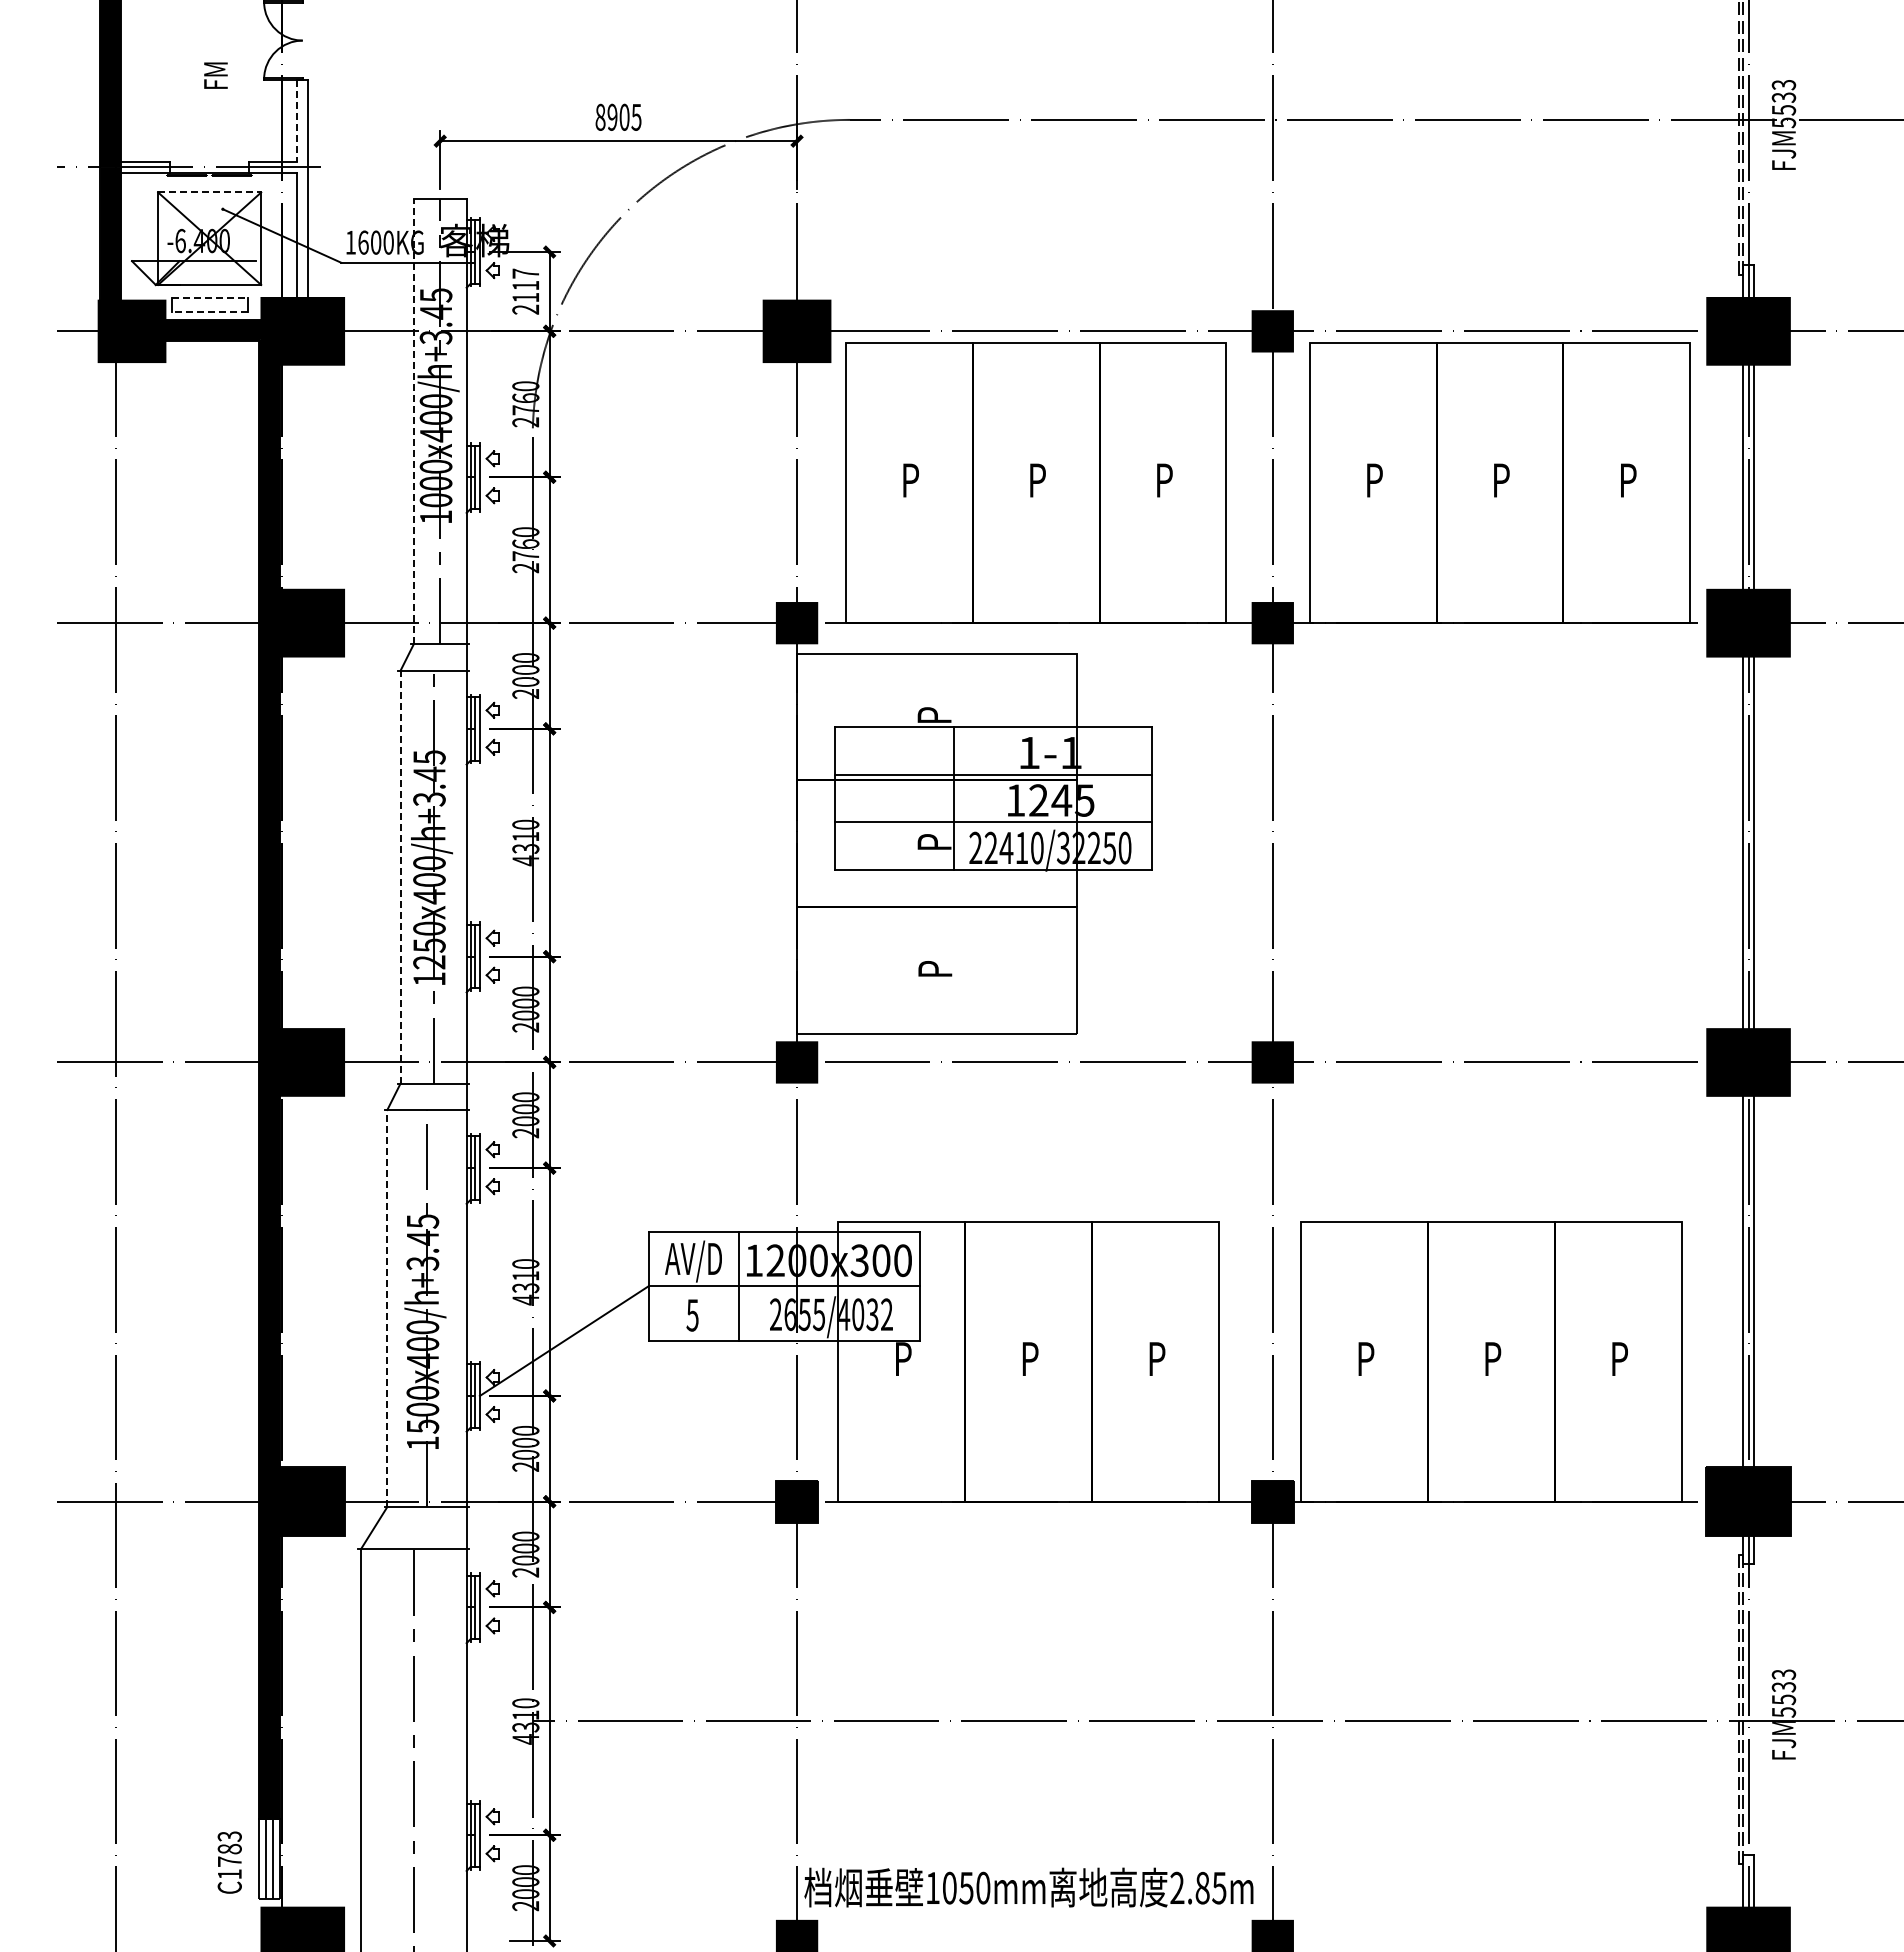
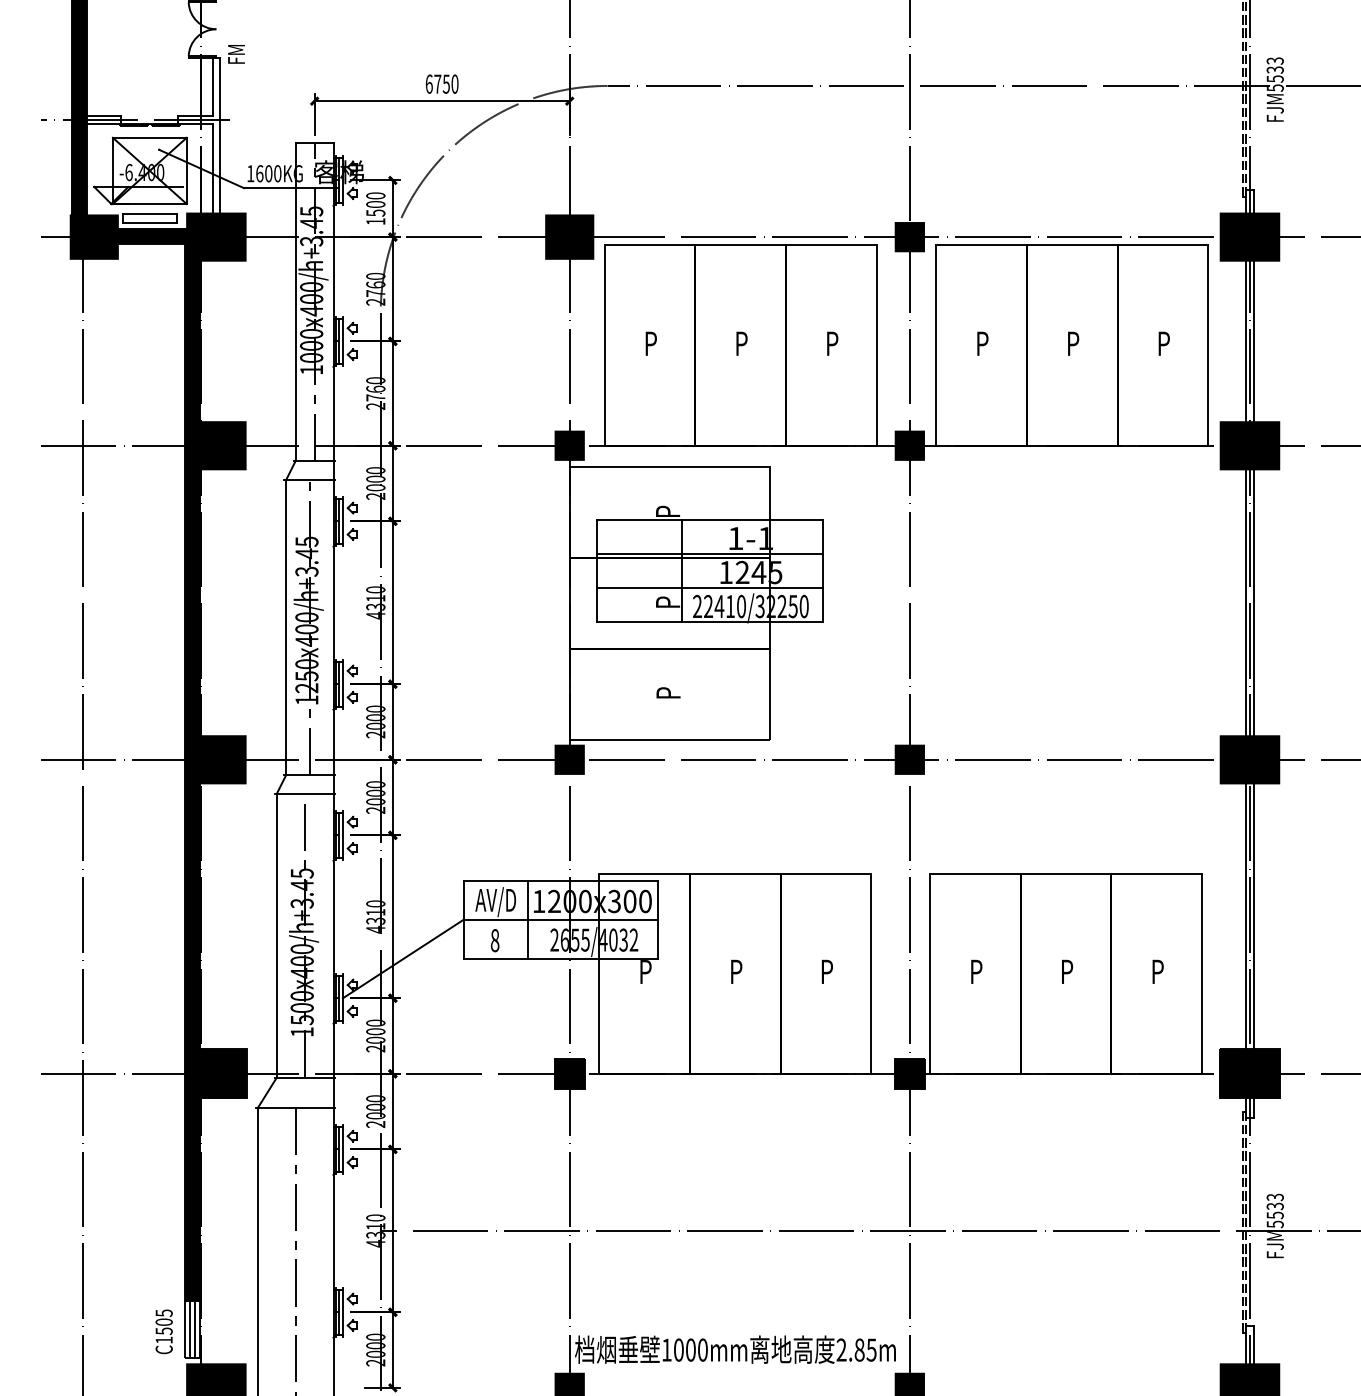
text: (215, 75) -> (236, 54), moved
text: (618, 116) -> (442, 83), 8905 -> 6750
line: (297, 121) -> (212, 87), dashed -> solid
line: (209, 192) -> (149, 137), dashed -> solid
text: (525, 291) -> (375, 208), 2117 -> 1500
line: (210, 298) -> (150, 213), dashed -> solid
line: (209, 311) -> (149, 222), dashed -> solid
line: (413, 421) -> (295, 301), dashed -> solid
line: (400, 876) -> (286, 626), dashed -> solid
line: (387, 1308) -> (276, 935), dashed -> solid
text: (692, 1315) -> (494, 940), 5 -> 8
text: (229, 1849) -> (163, 1322), C1783 -> C1505
text: (966, 1887) -> (690, 1349), 1050mm -> 1000mm

